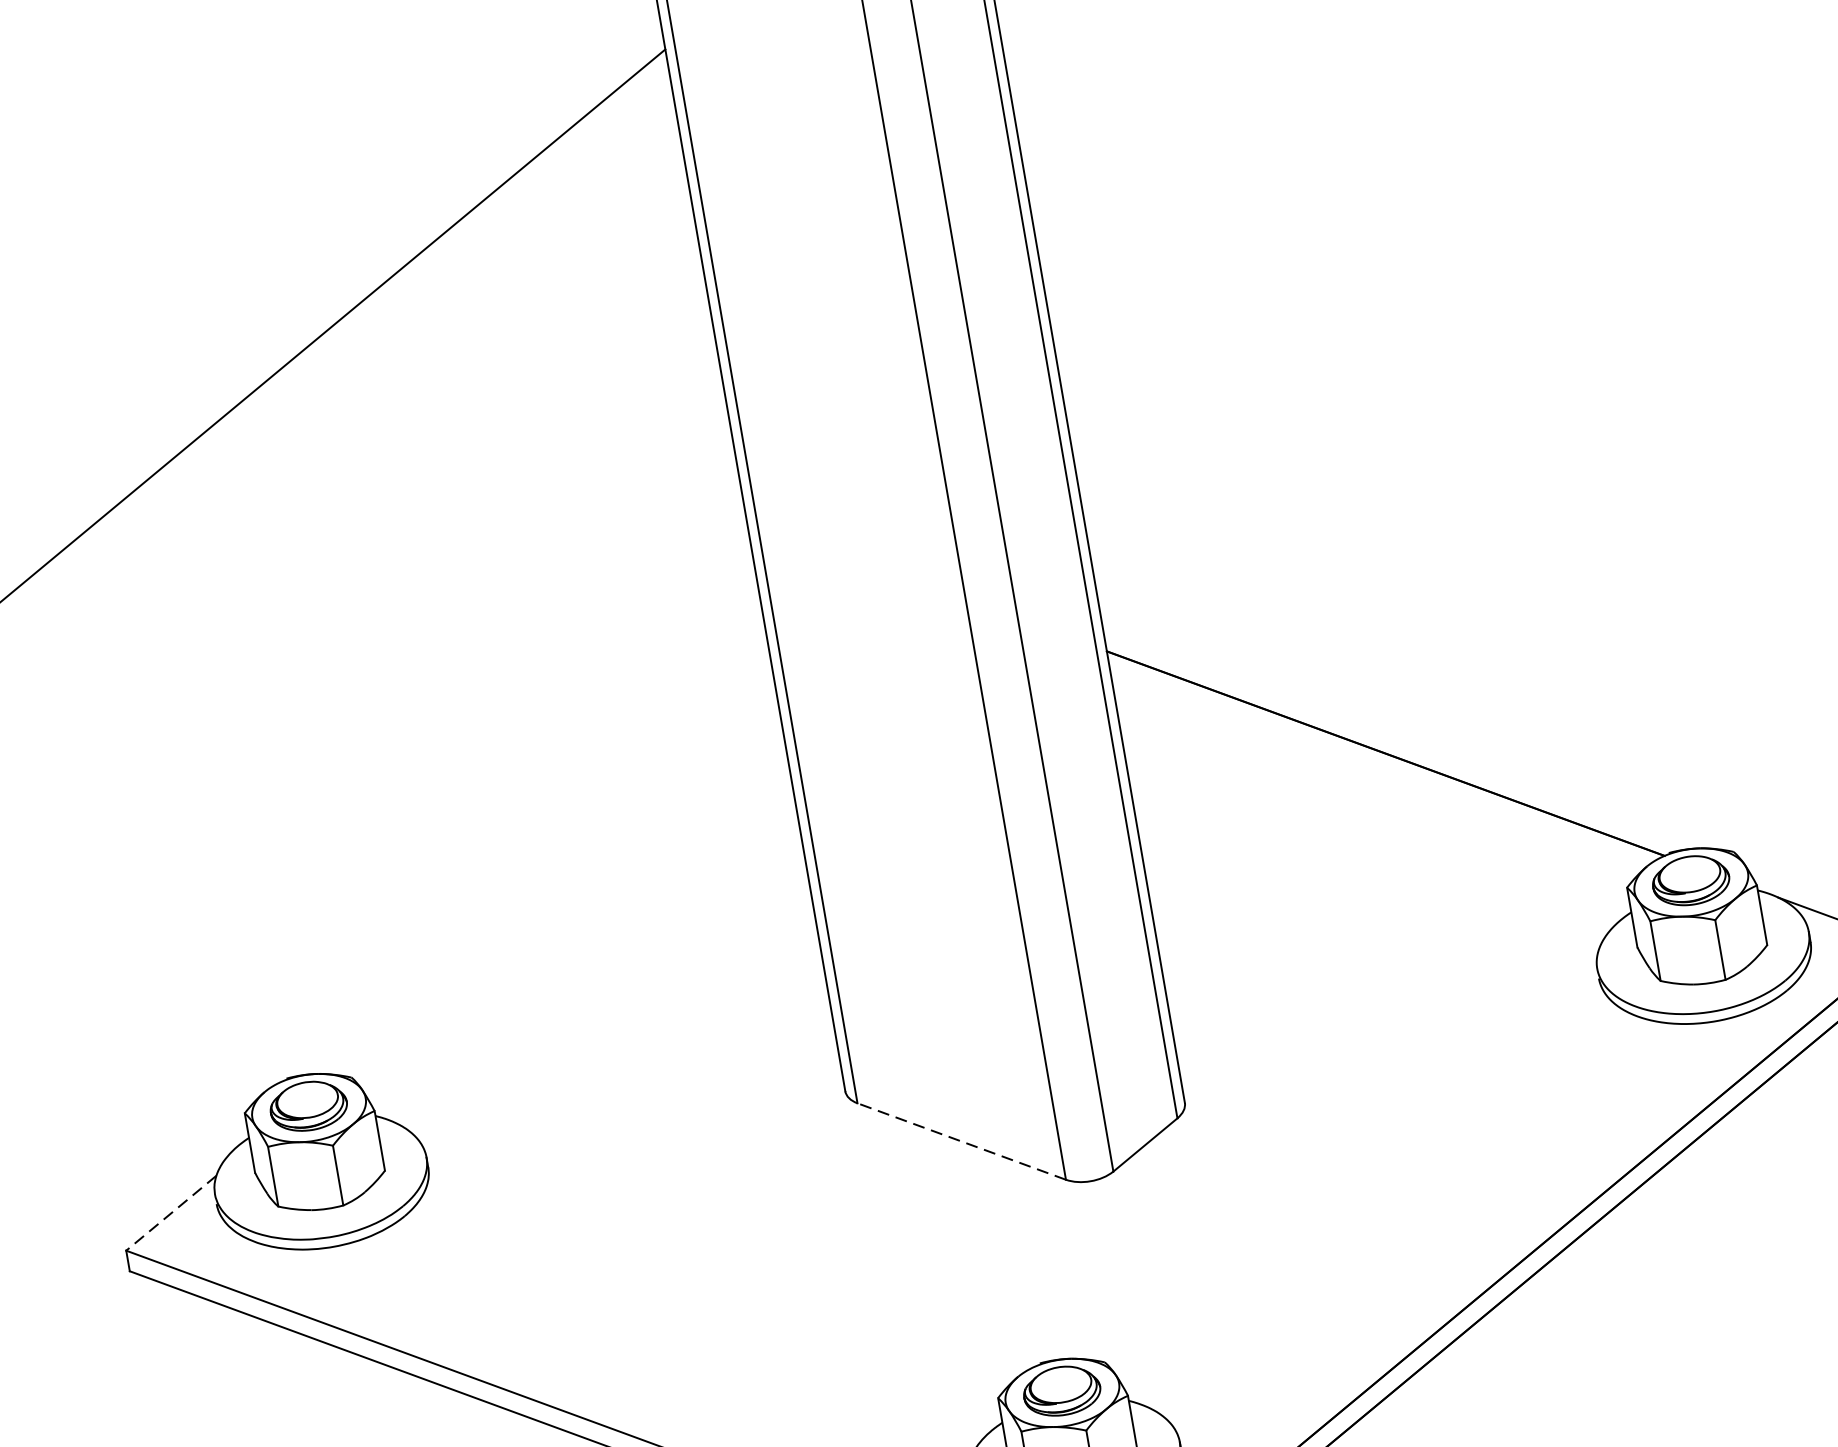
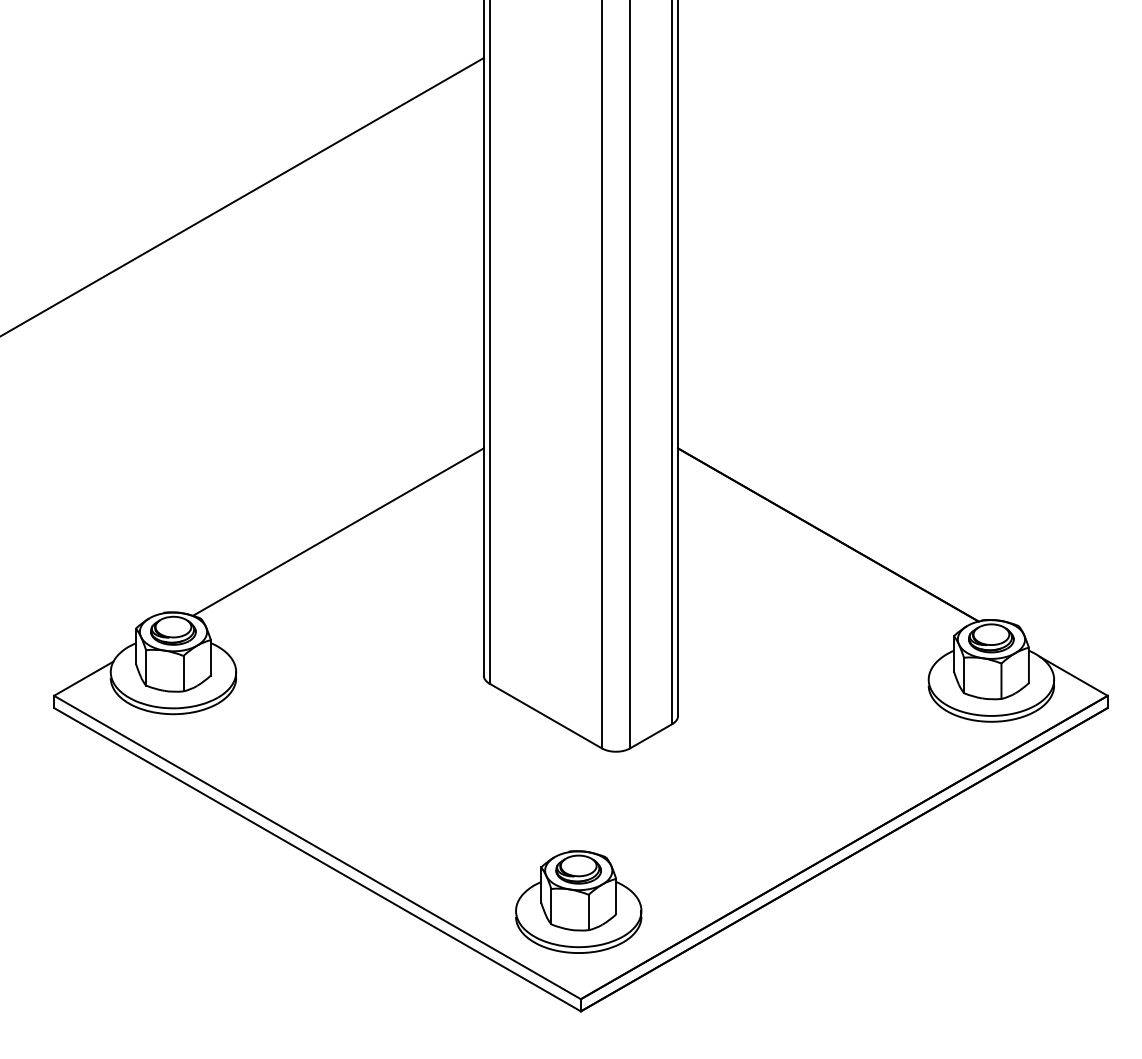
line: (558, 890) -> (338, 531), added
line: (961, 1142) -> (545, 716), dashed -> solid
line: (171, 1214) -> (83, 679), dashed -> solid

